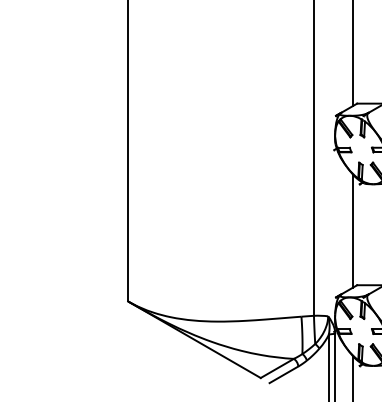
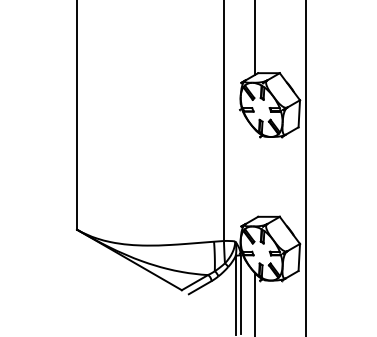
line: (352, 230) -> (254, 173), removed

